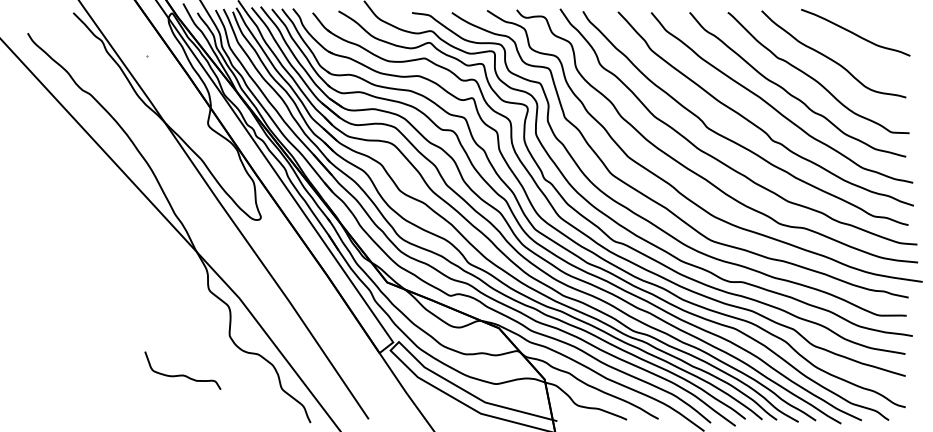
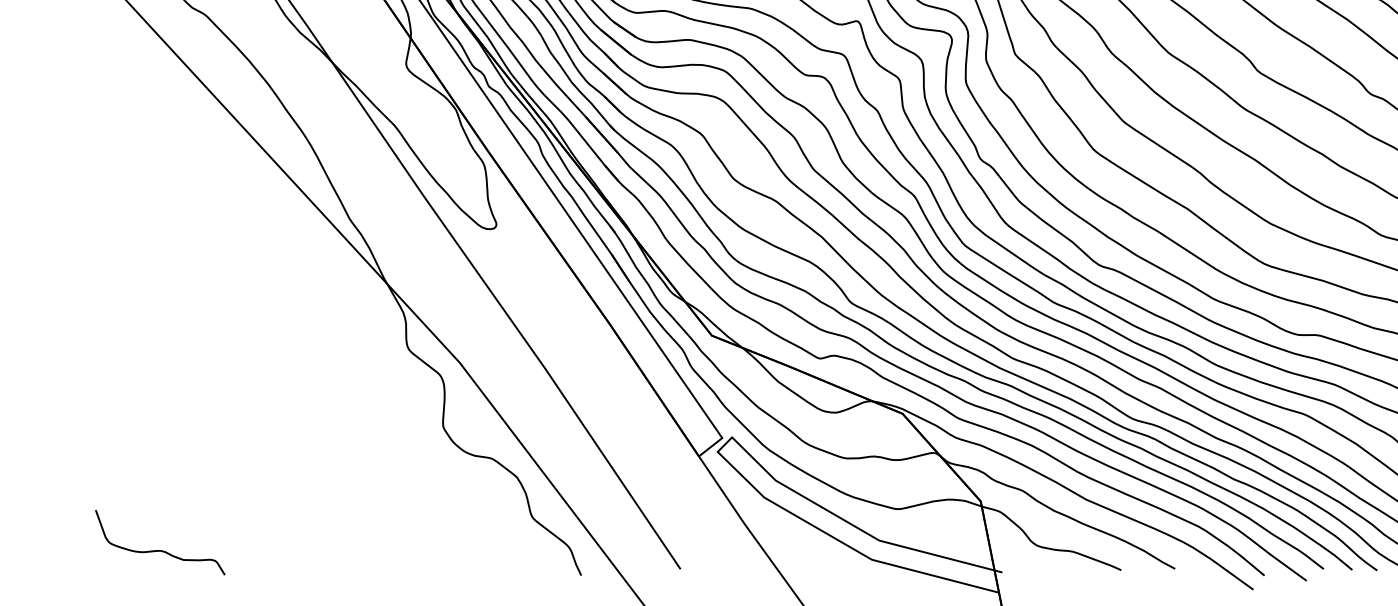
curve: (182, 374) -> (159, 549), moved

